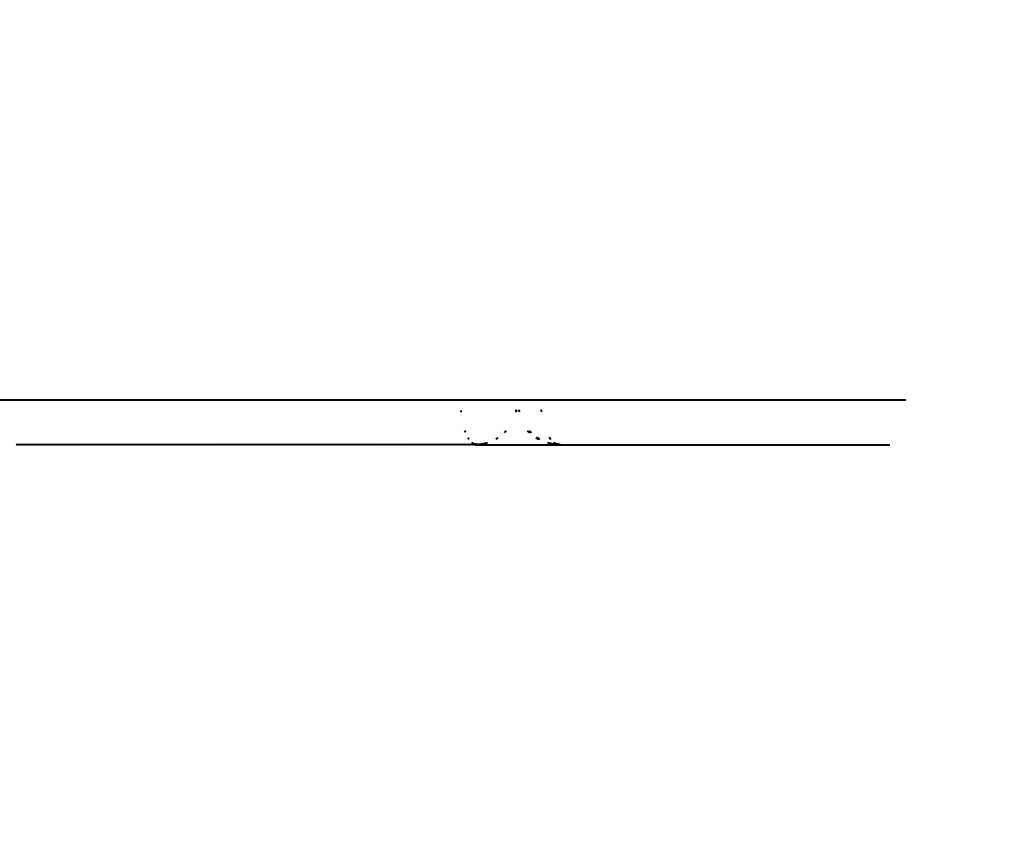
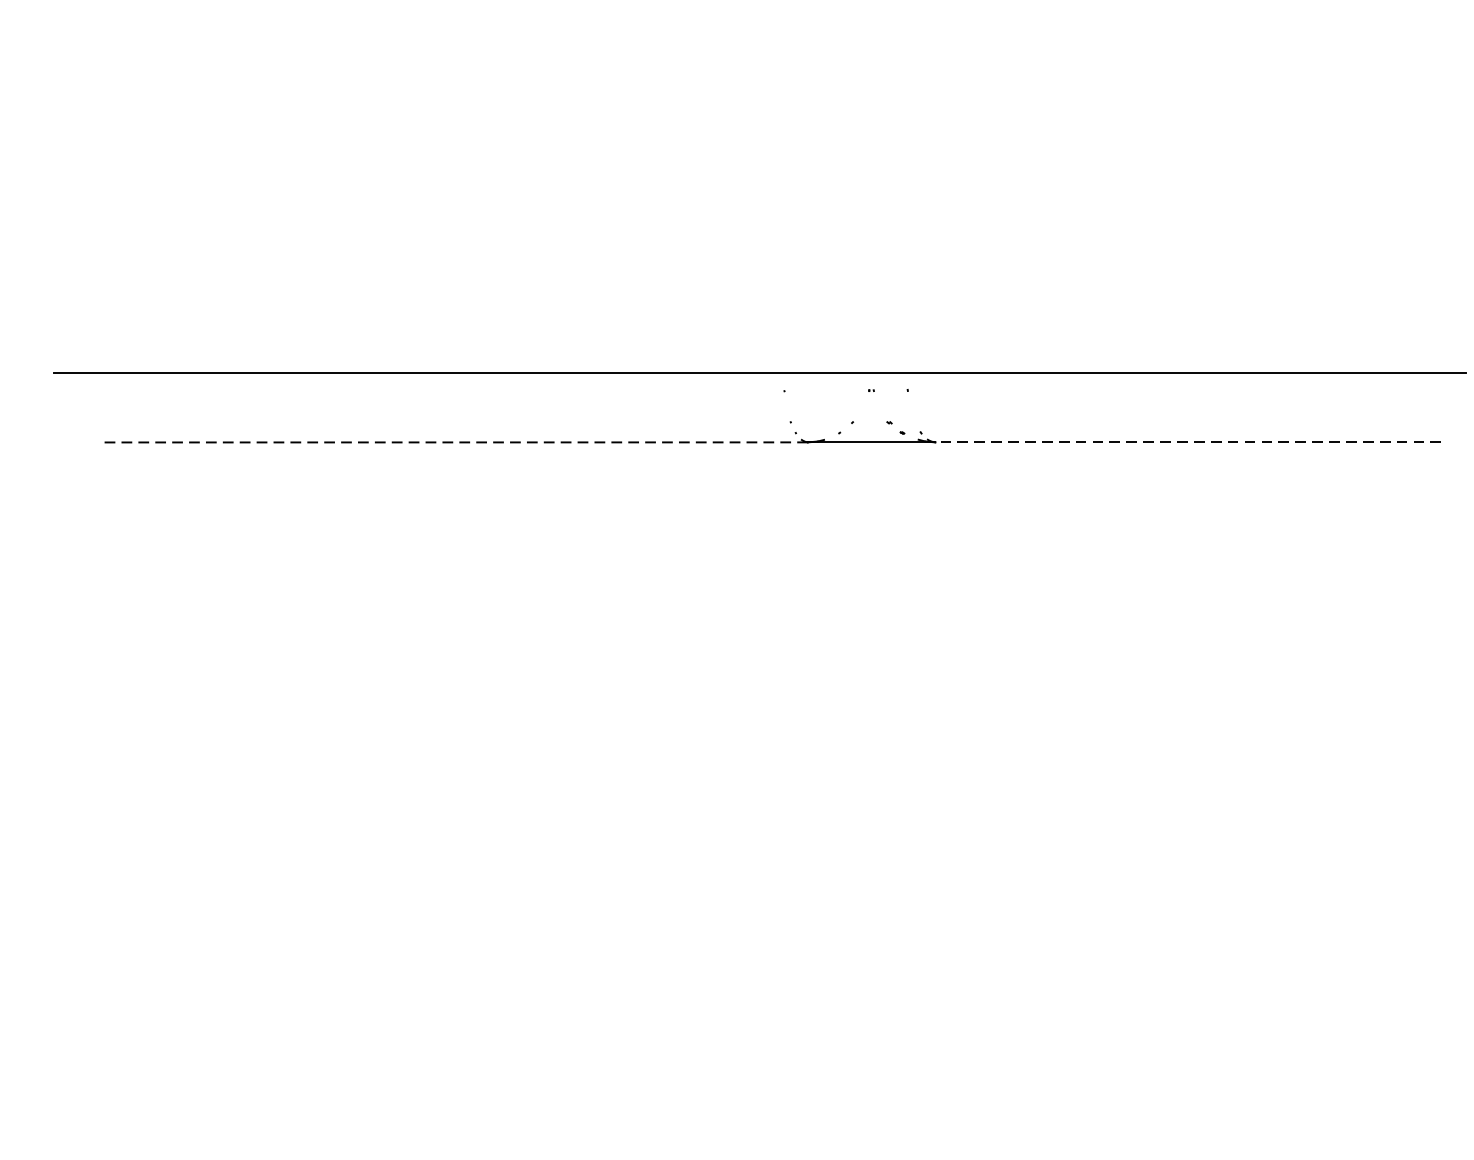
line: (246, 444) -> (455, 442), solid -> dashed
line: (723, 444) -> (1187, 442), solid -> dashed

